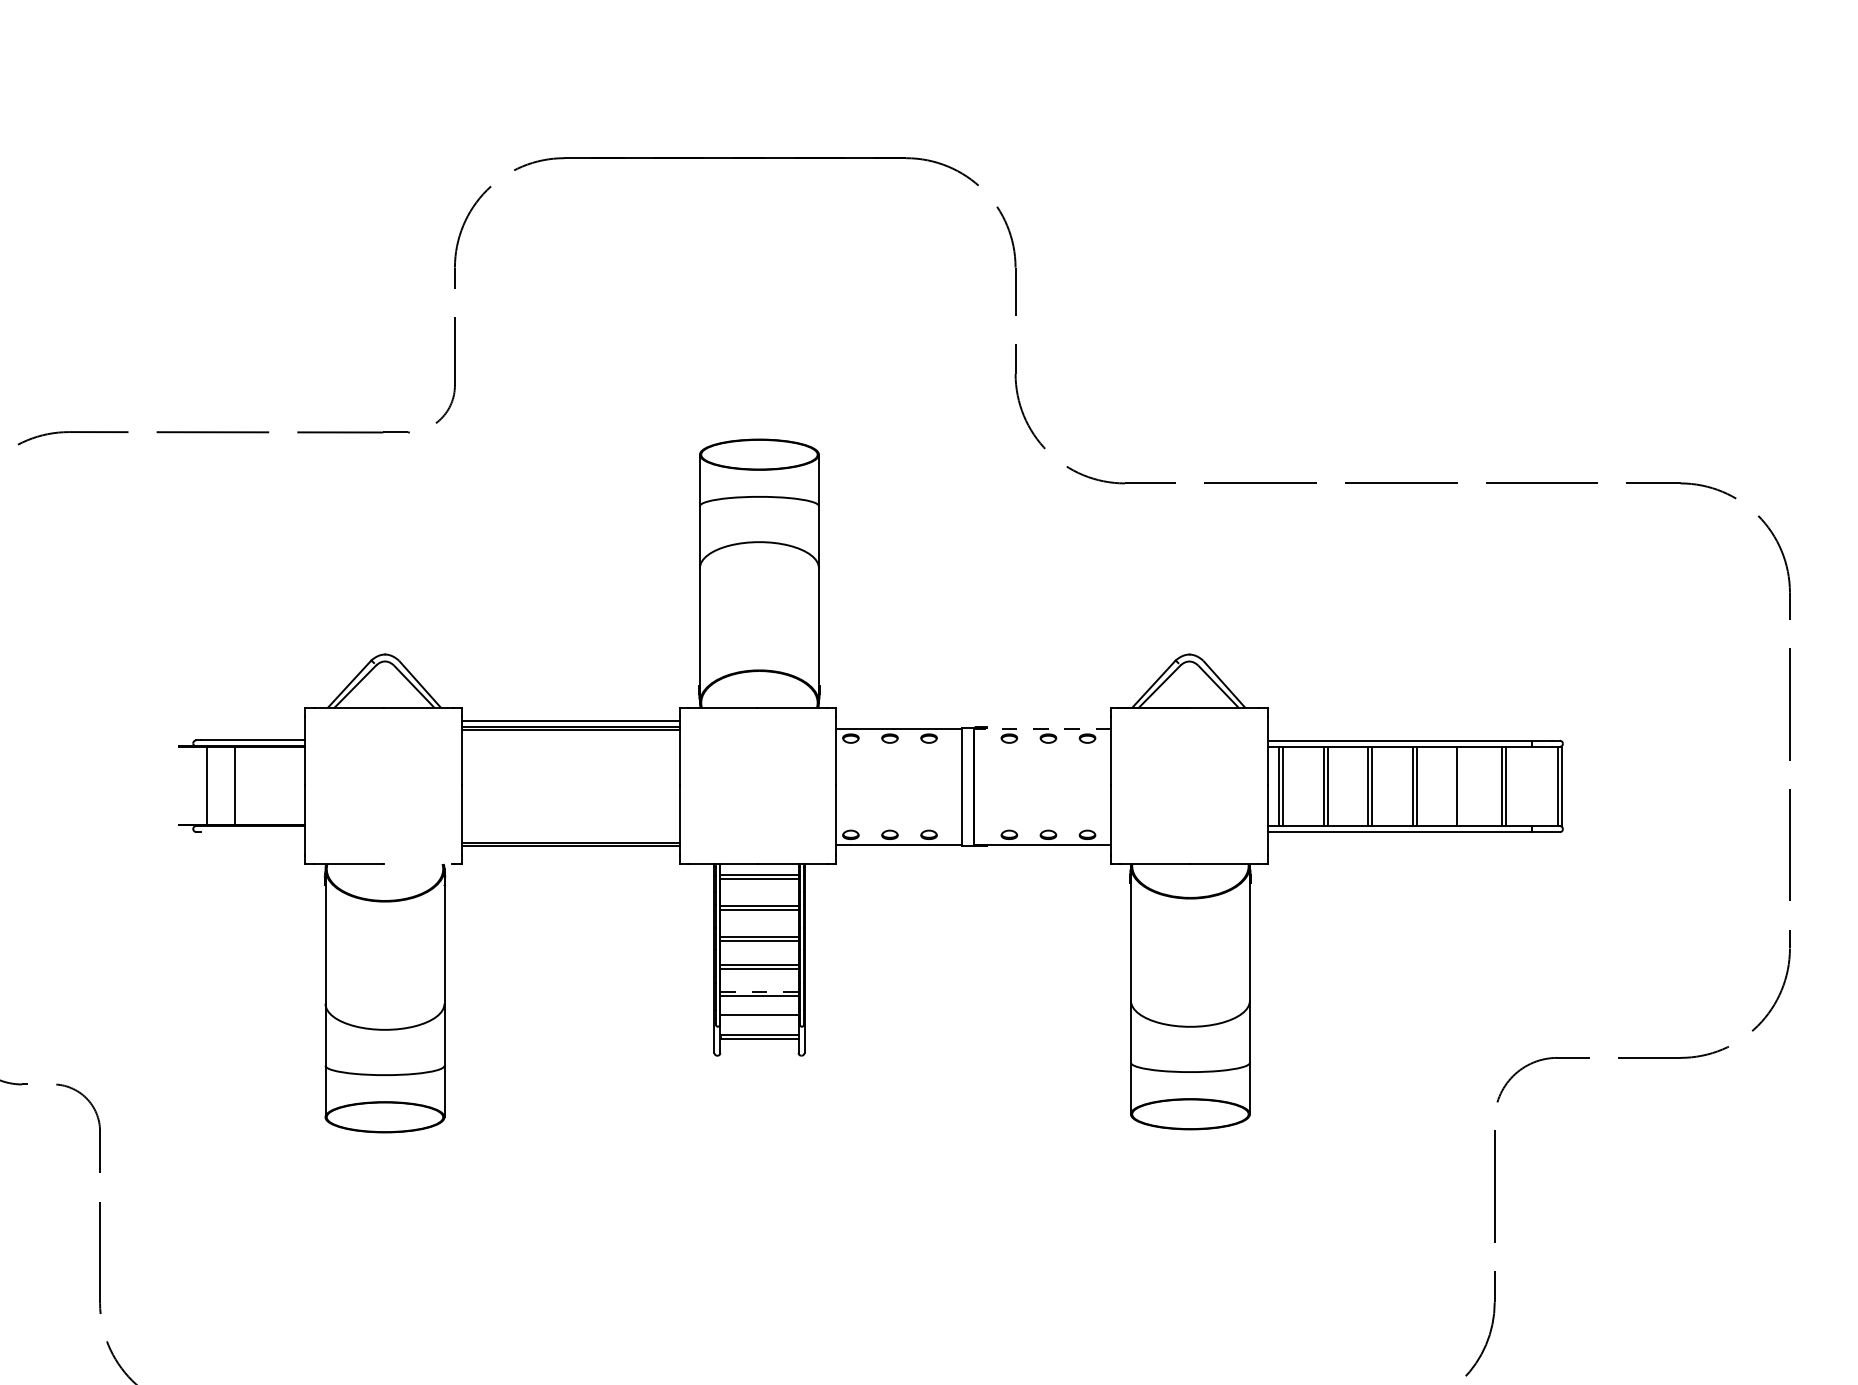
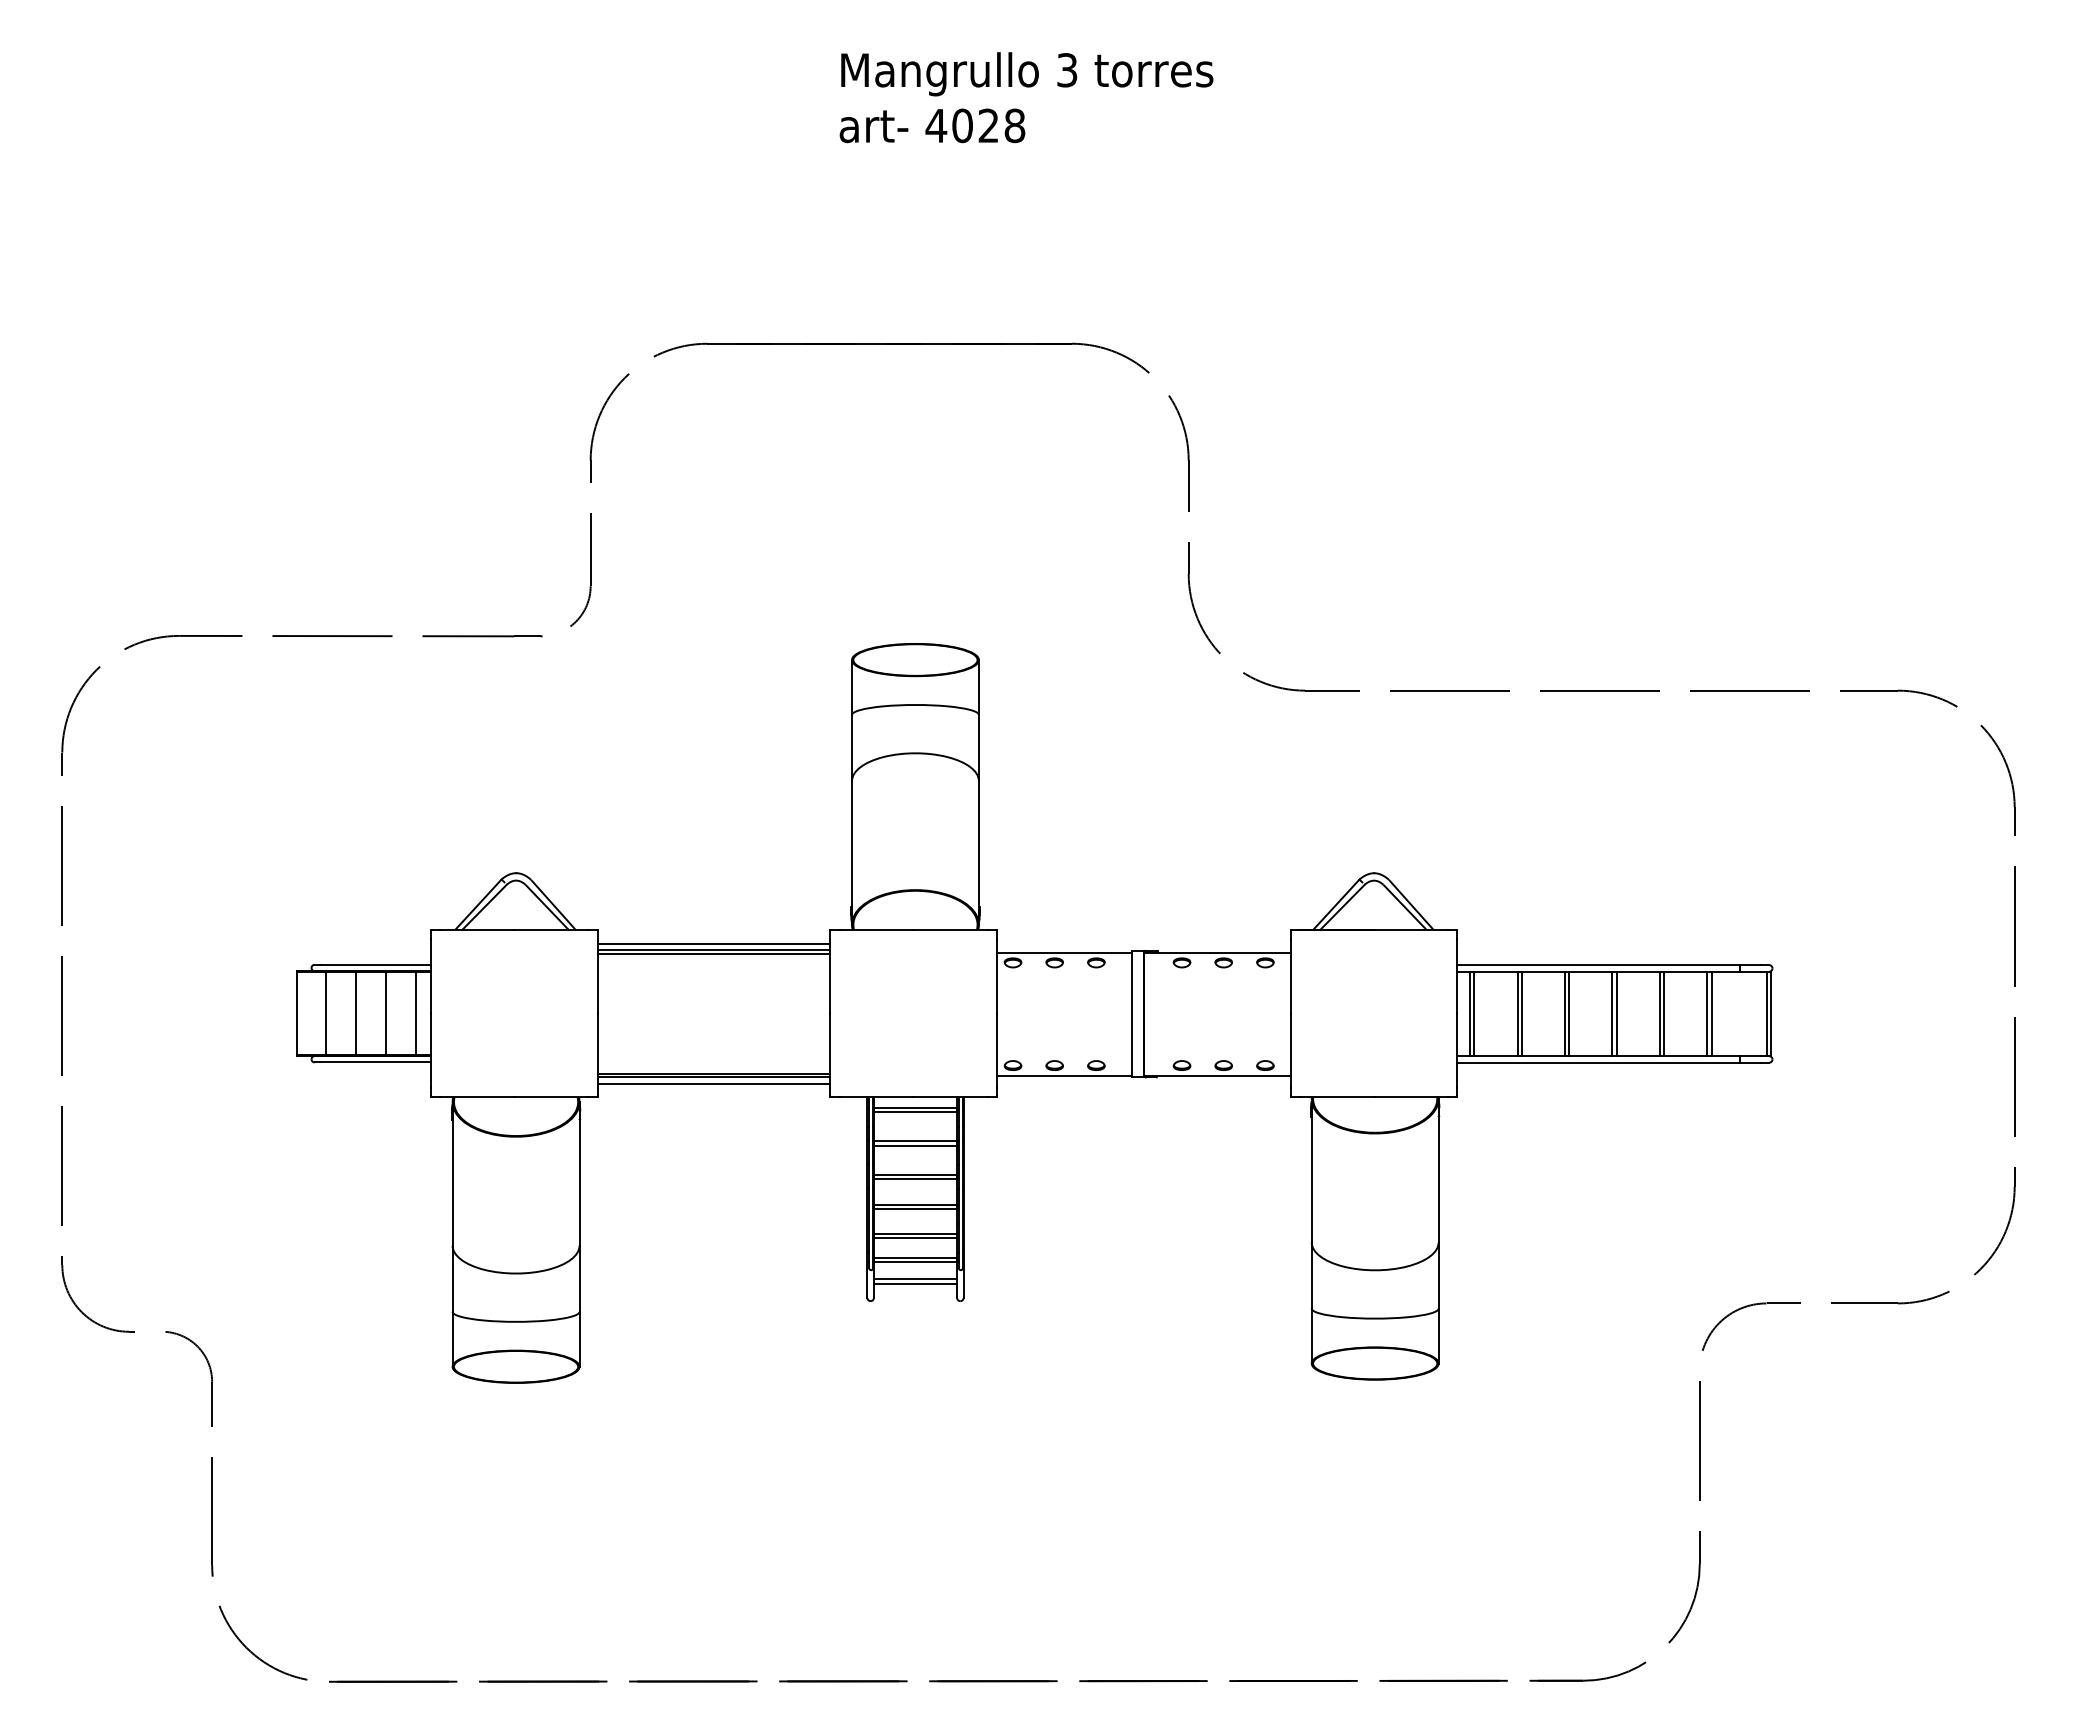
line: (1041, 728) -> (1216, 952), dashed -> solid
line: (179, 786) -> (296, 1013), added
line: (263, 786) -> (386, 1013), added
line: (291, 786) -> (416, 1013), added
line: (1461, 786) -> (1664, 1013), added
line: (253, 832) -> (375, 1062), added
line: (570, 851) -> (713, 1083), added
line: (418, 863) -> (551, 1096), added
line: (759, 992) -> (915, 1233), dashed -> solid
line: (759, 1019) -> (915, 1262), added

